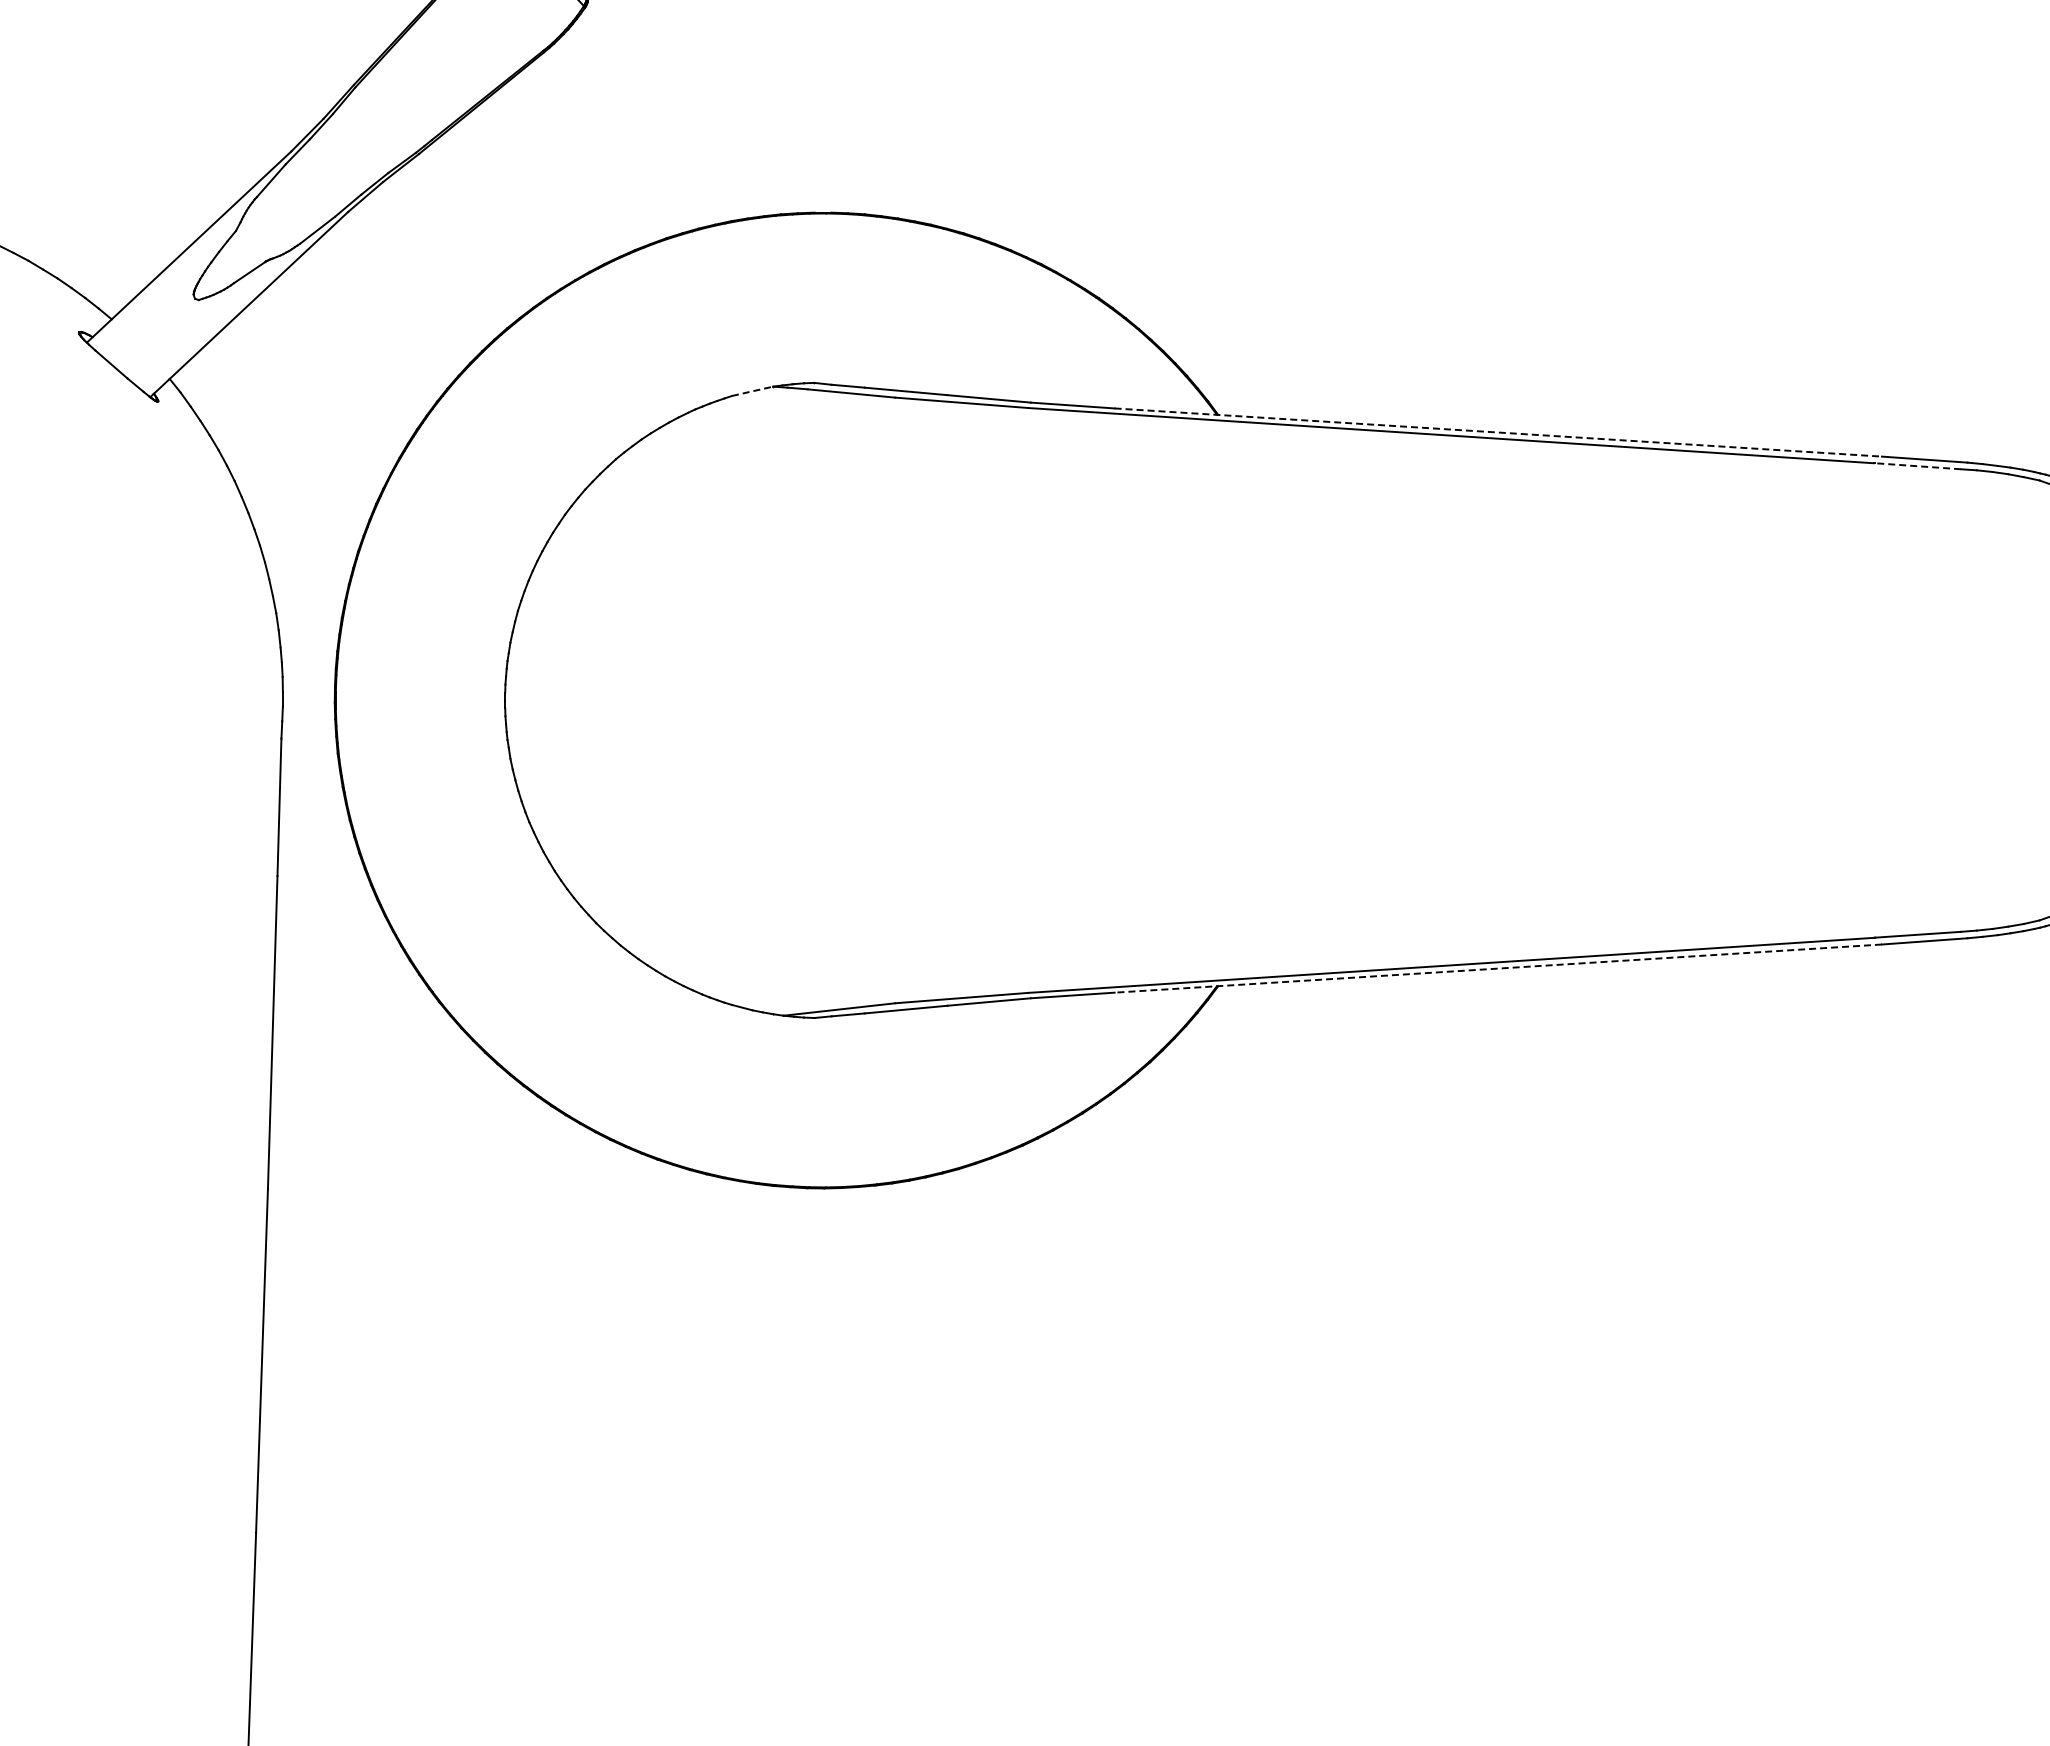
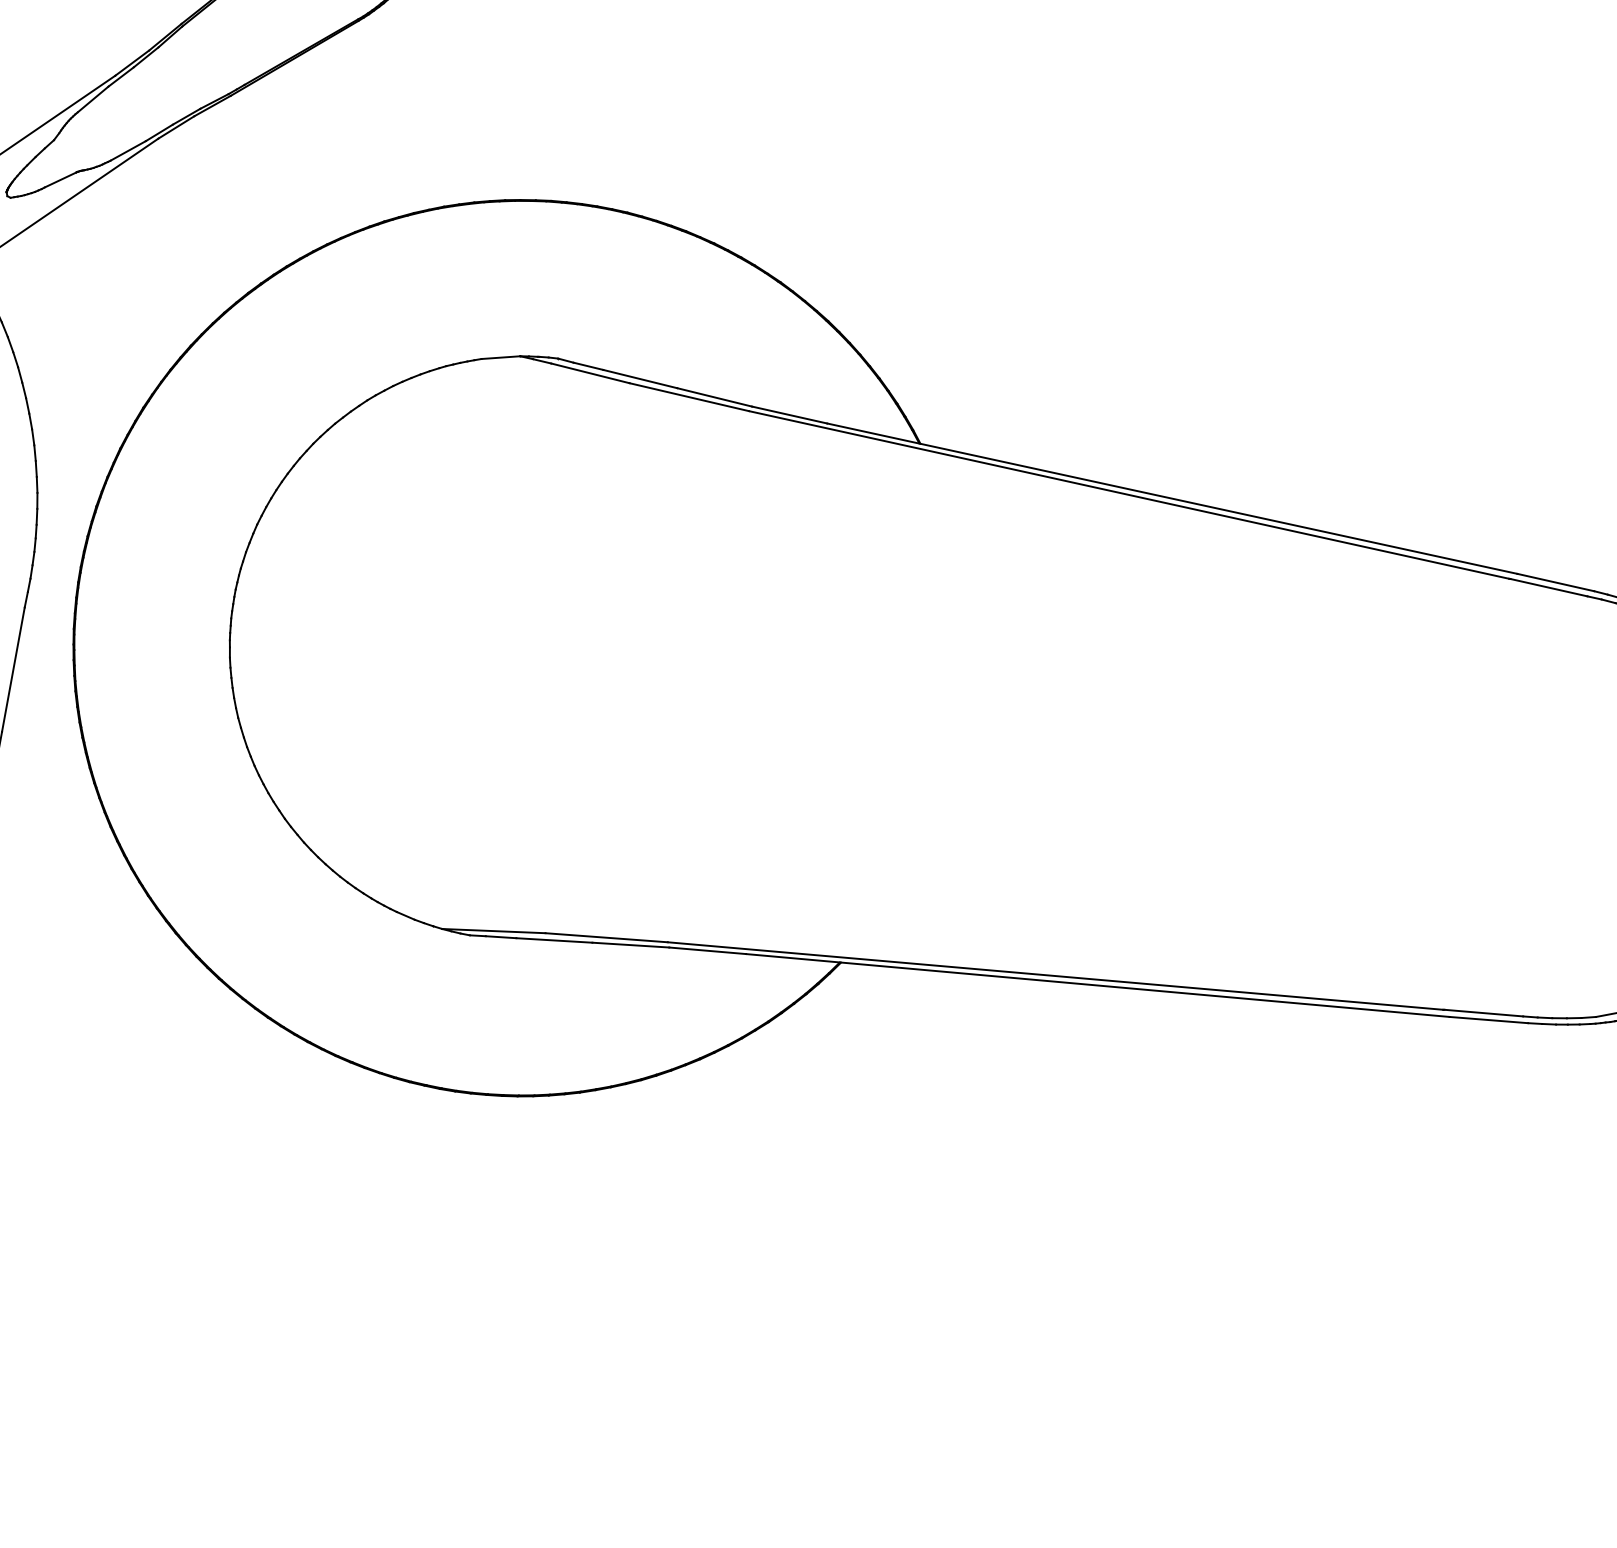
line: (753, 391) -> (501, 357), dashed -> solid
line: (1498, 432) -> (1172, 498), dashed -> solid
line: (1918, 466) -> (1549, 587), dashed -> solid
line: (1497, 968) -> (1097, 985), dashed -> solid

